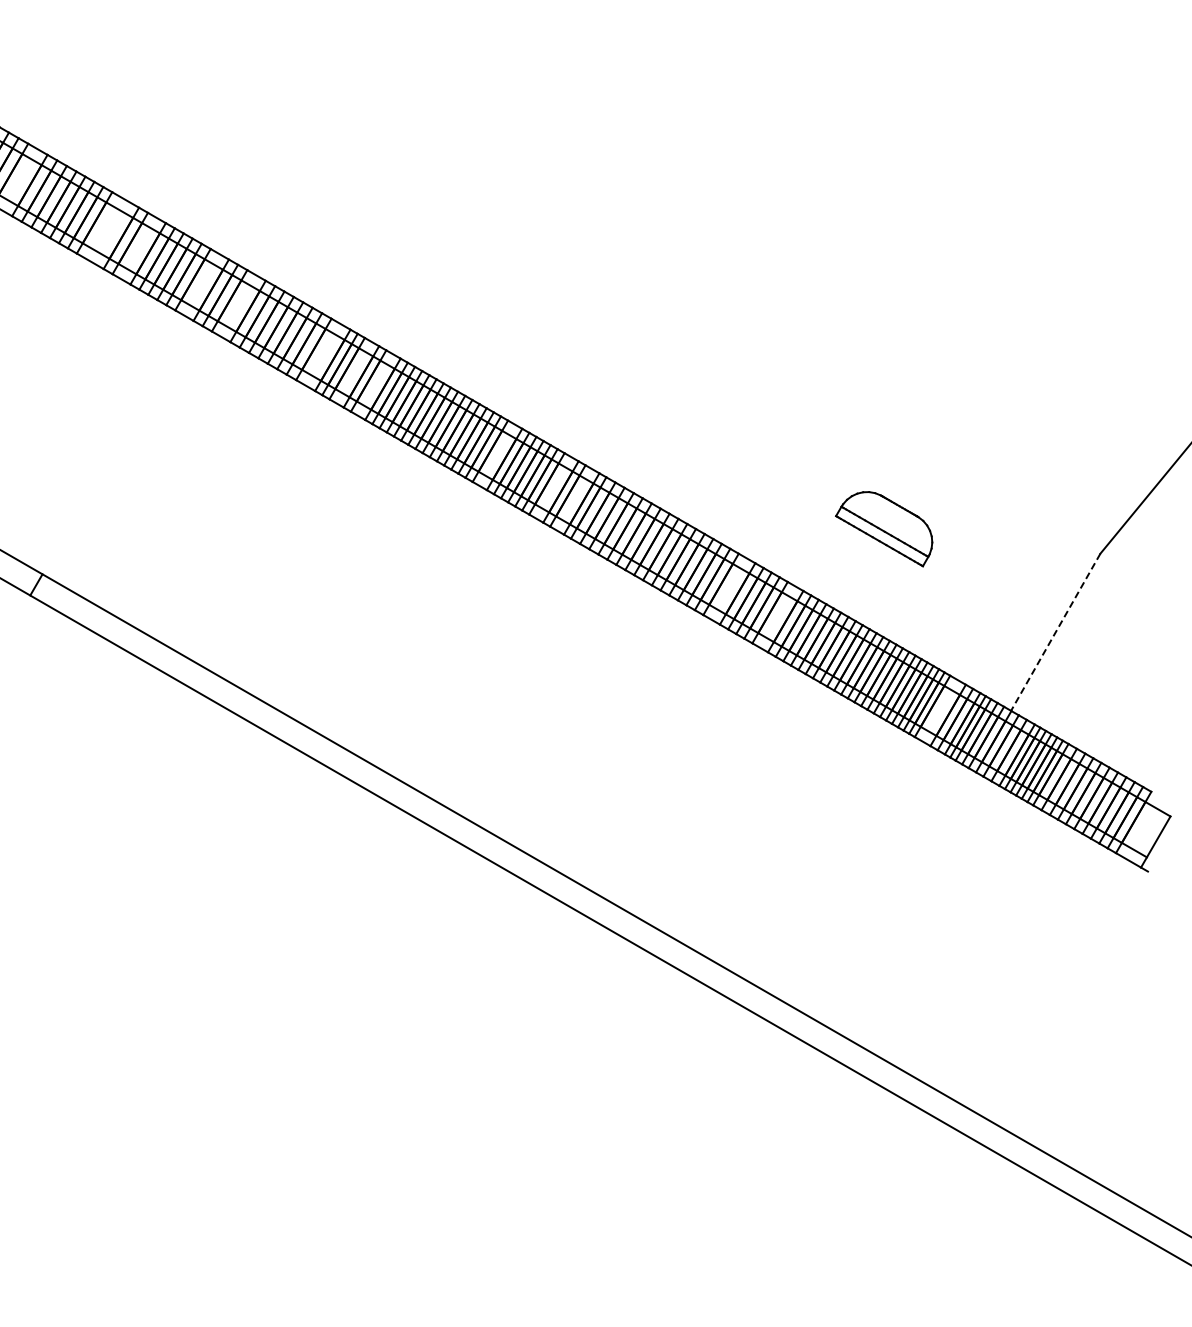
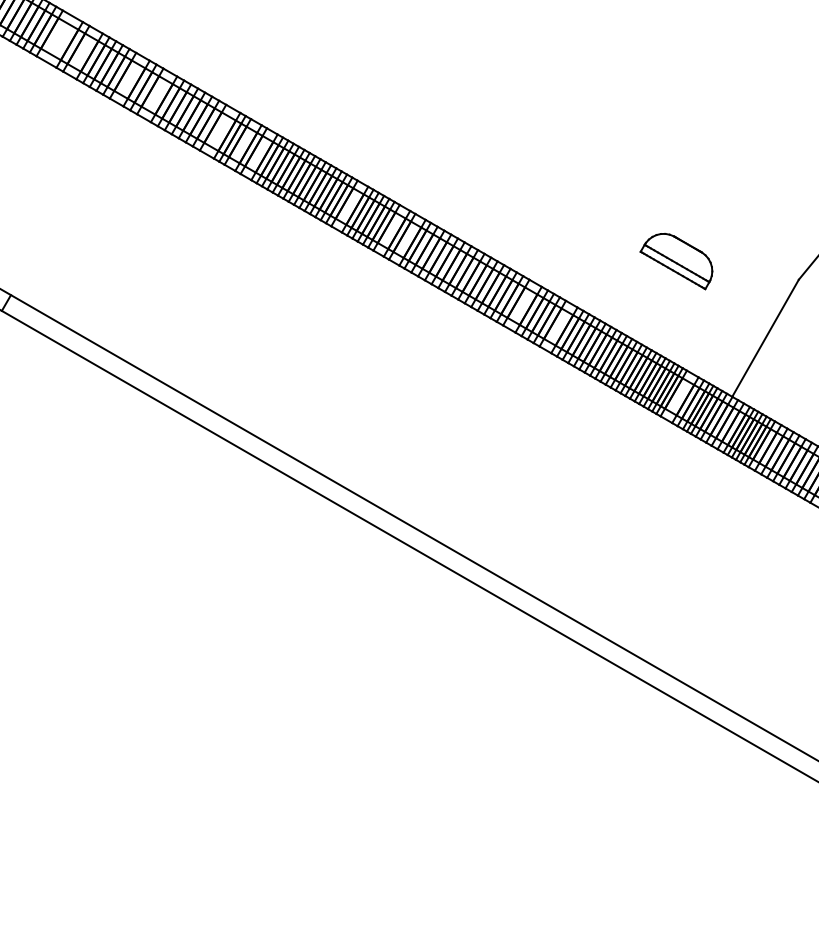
part: (884, 529) -> (676, 261), moved
line: (1055, 632) -> (765, 338), dashed -> solid

